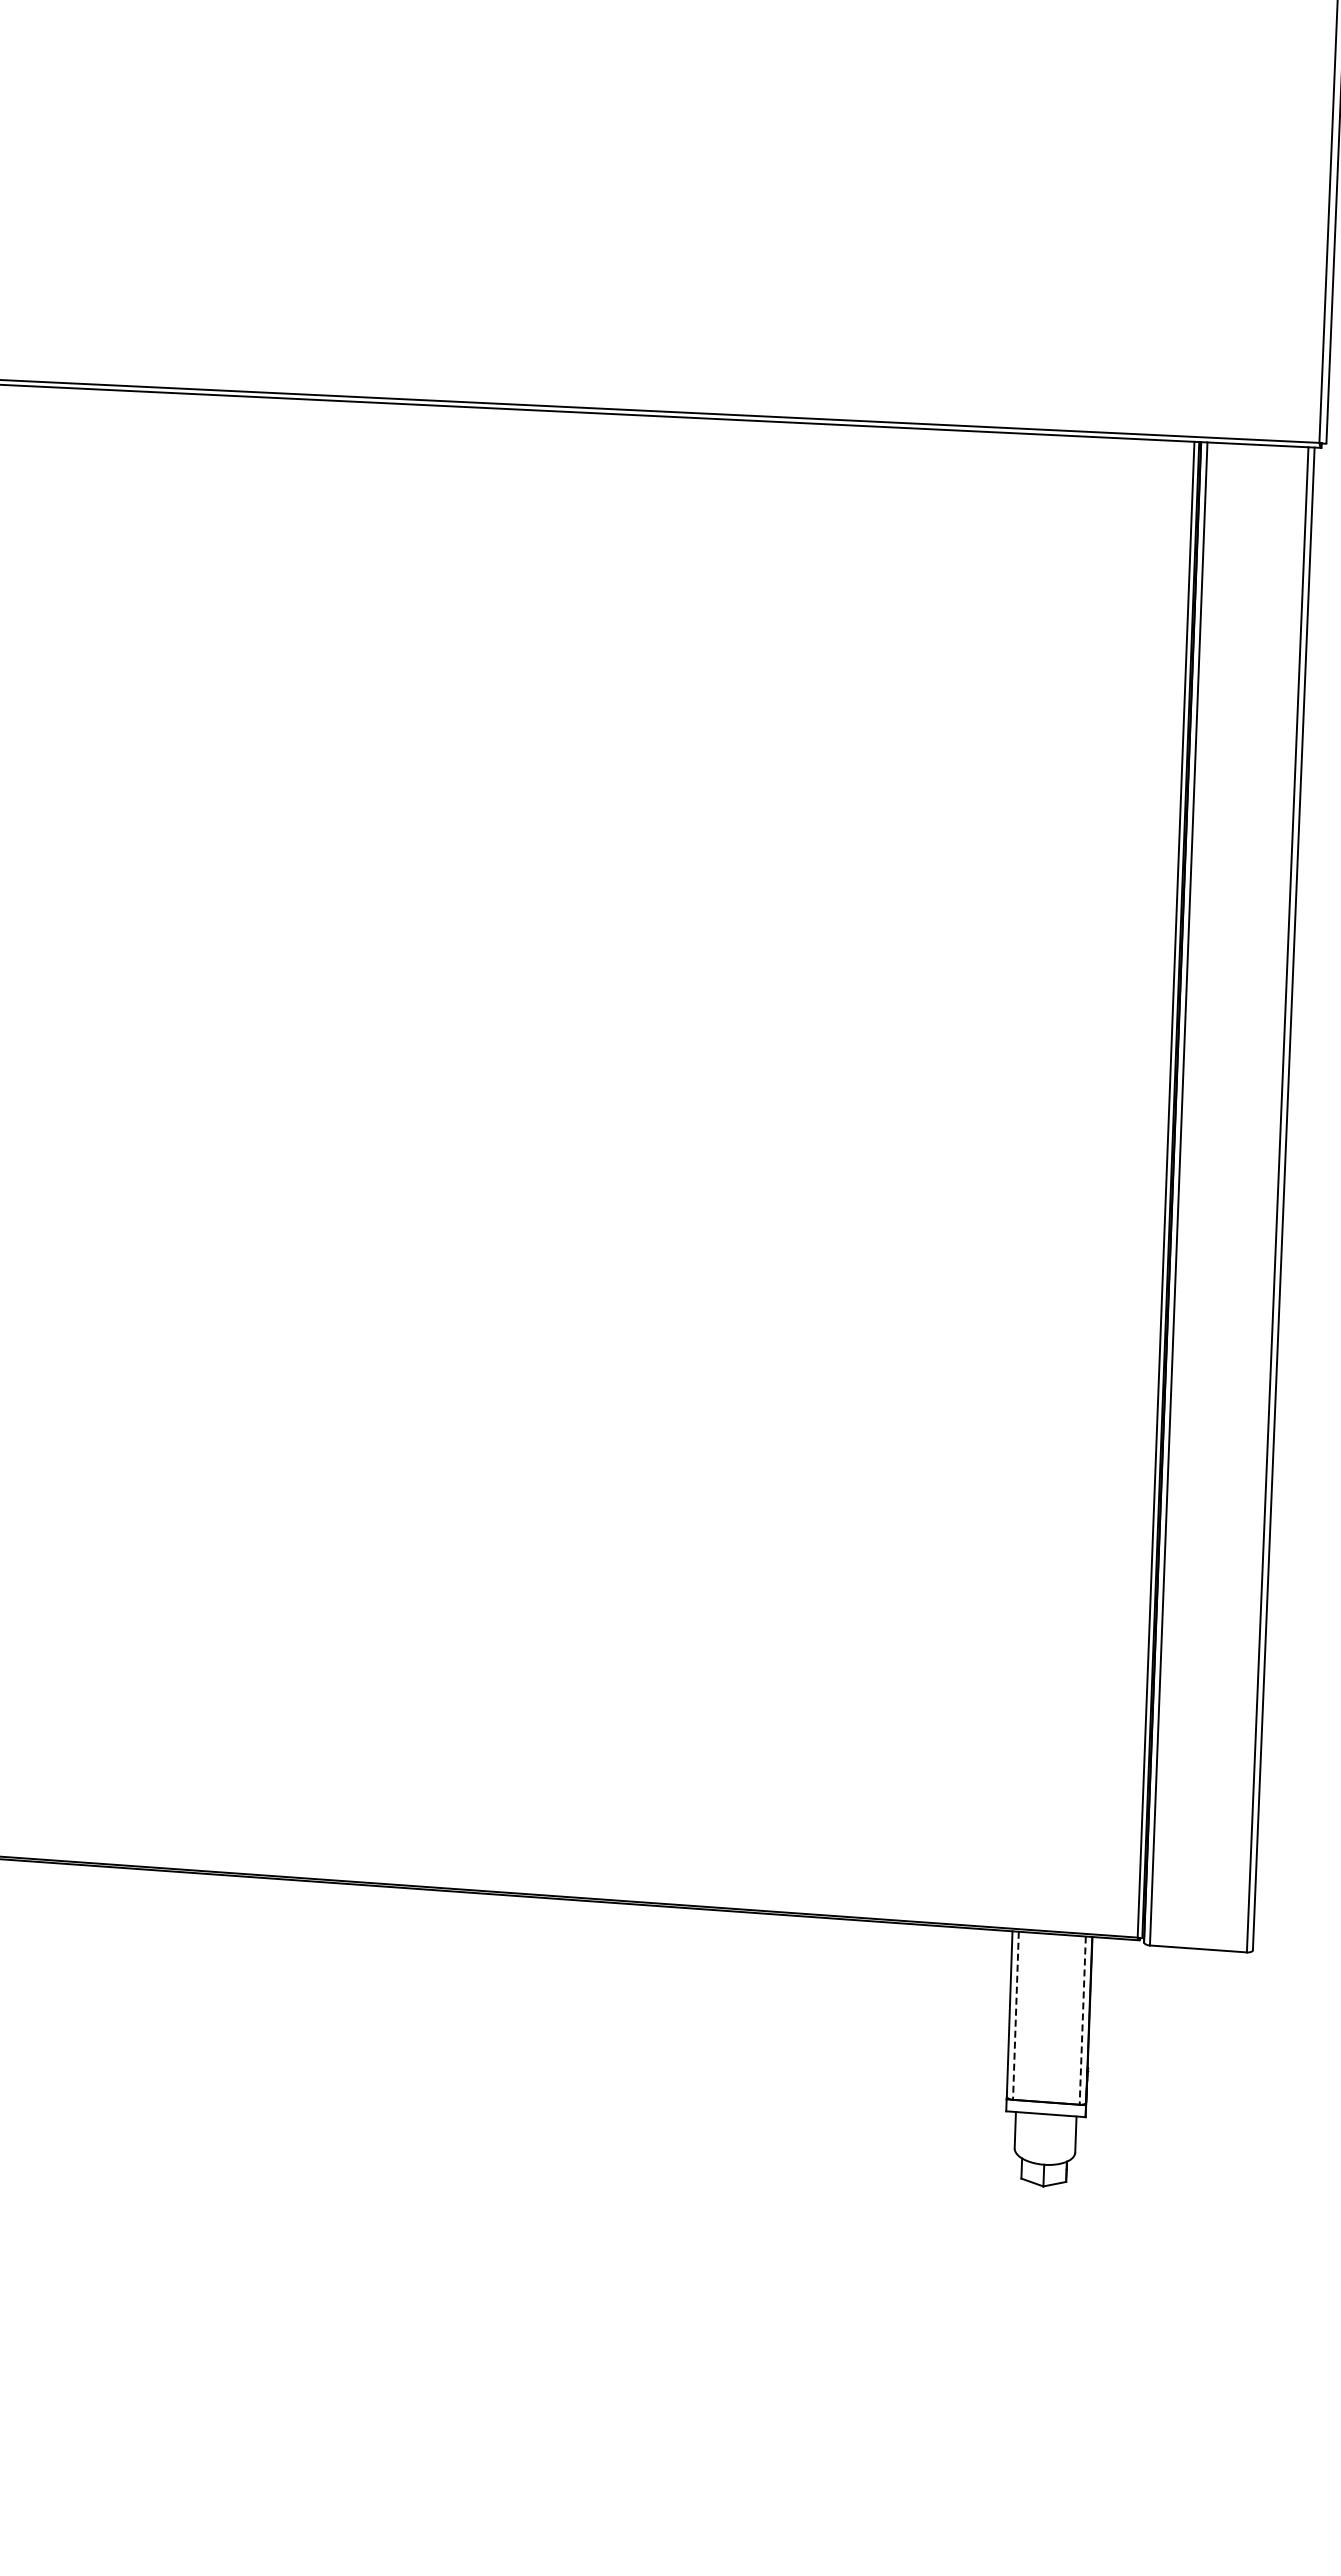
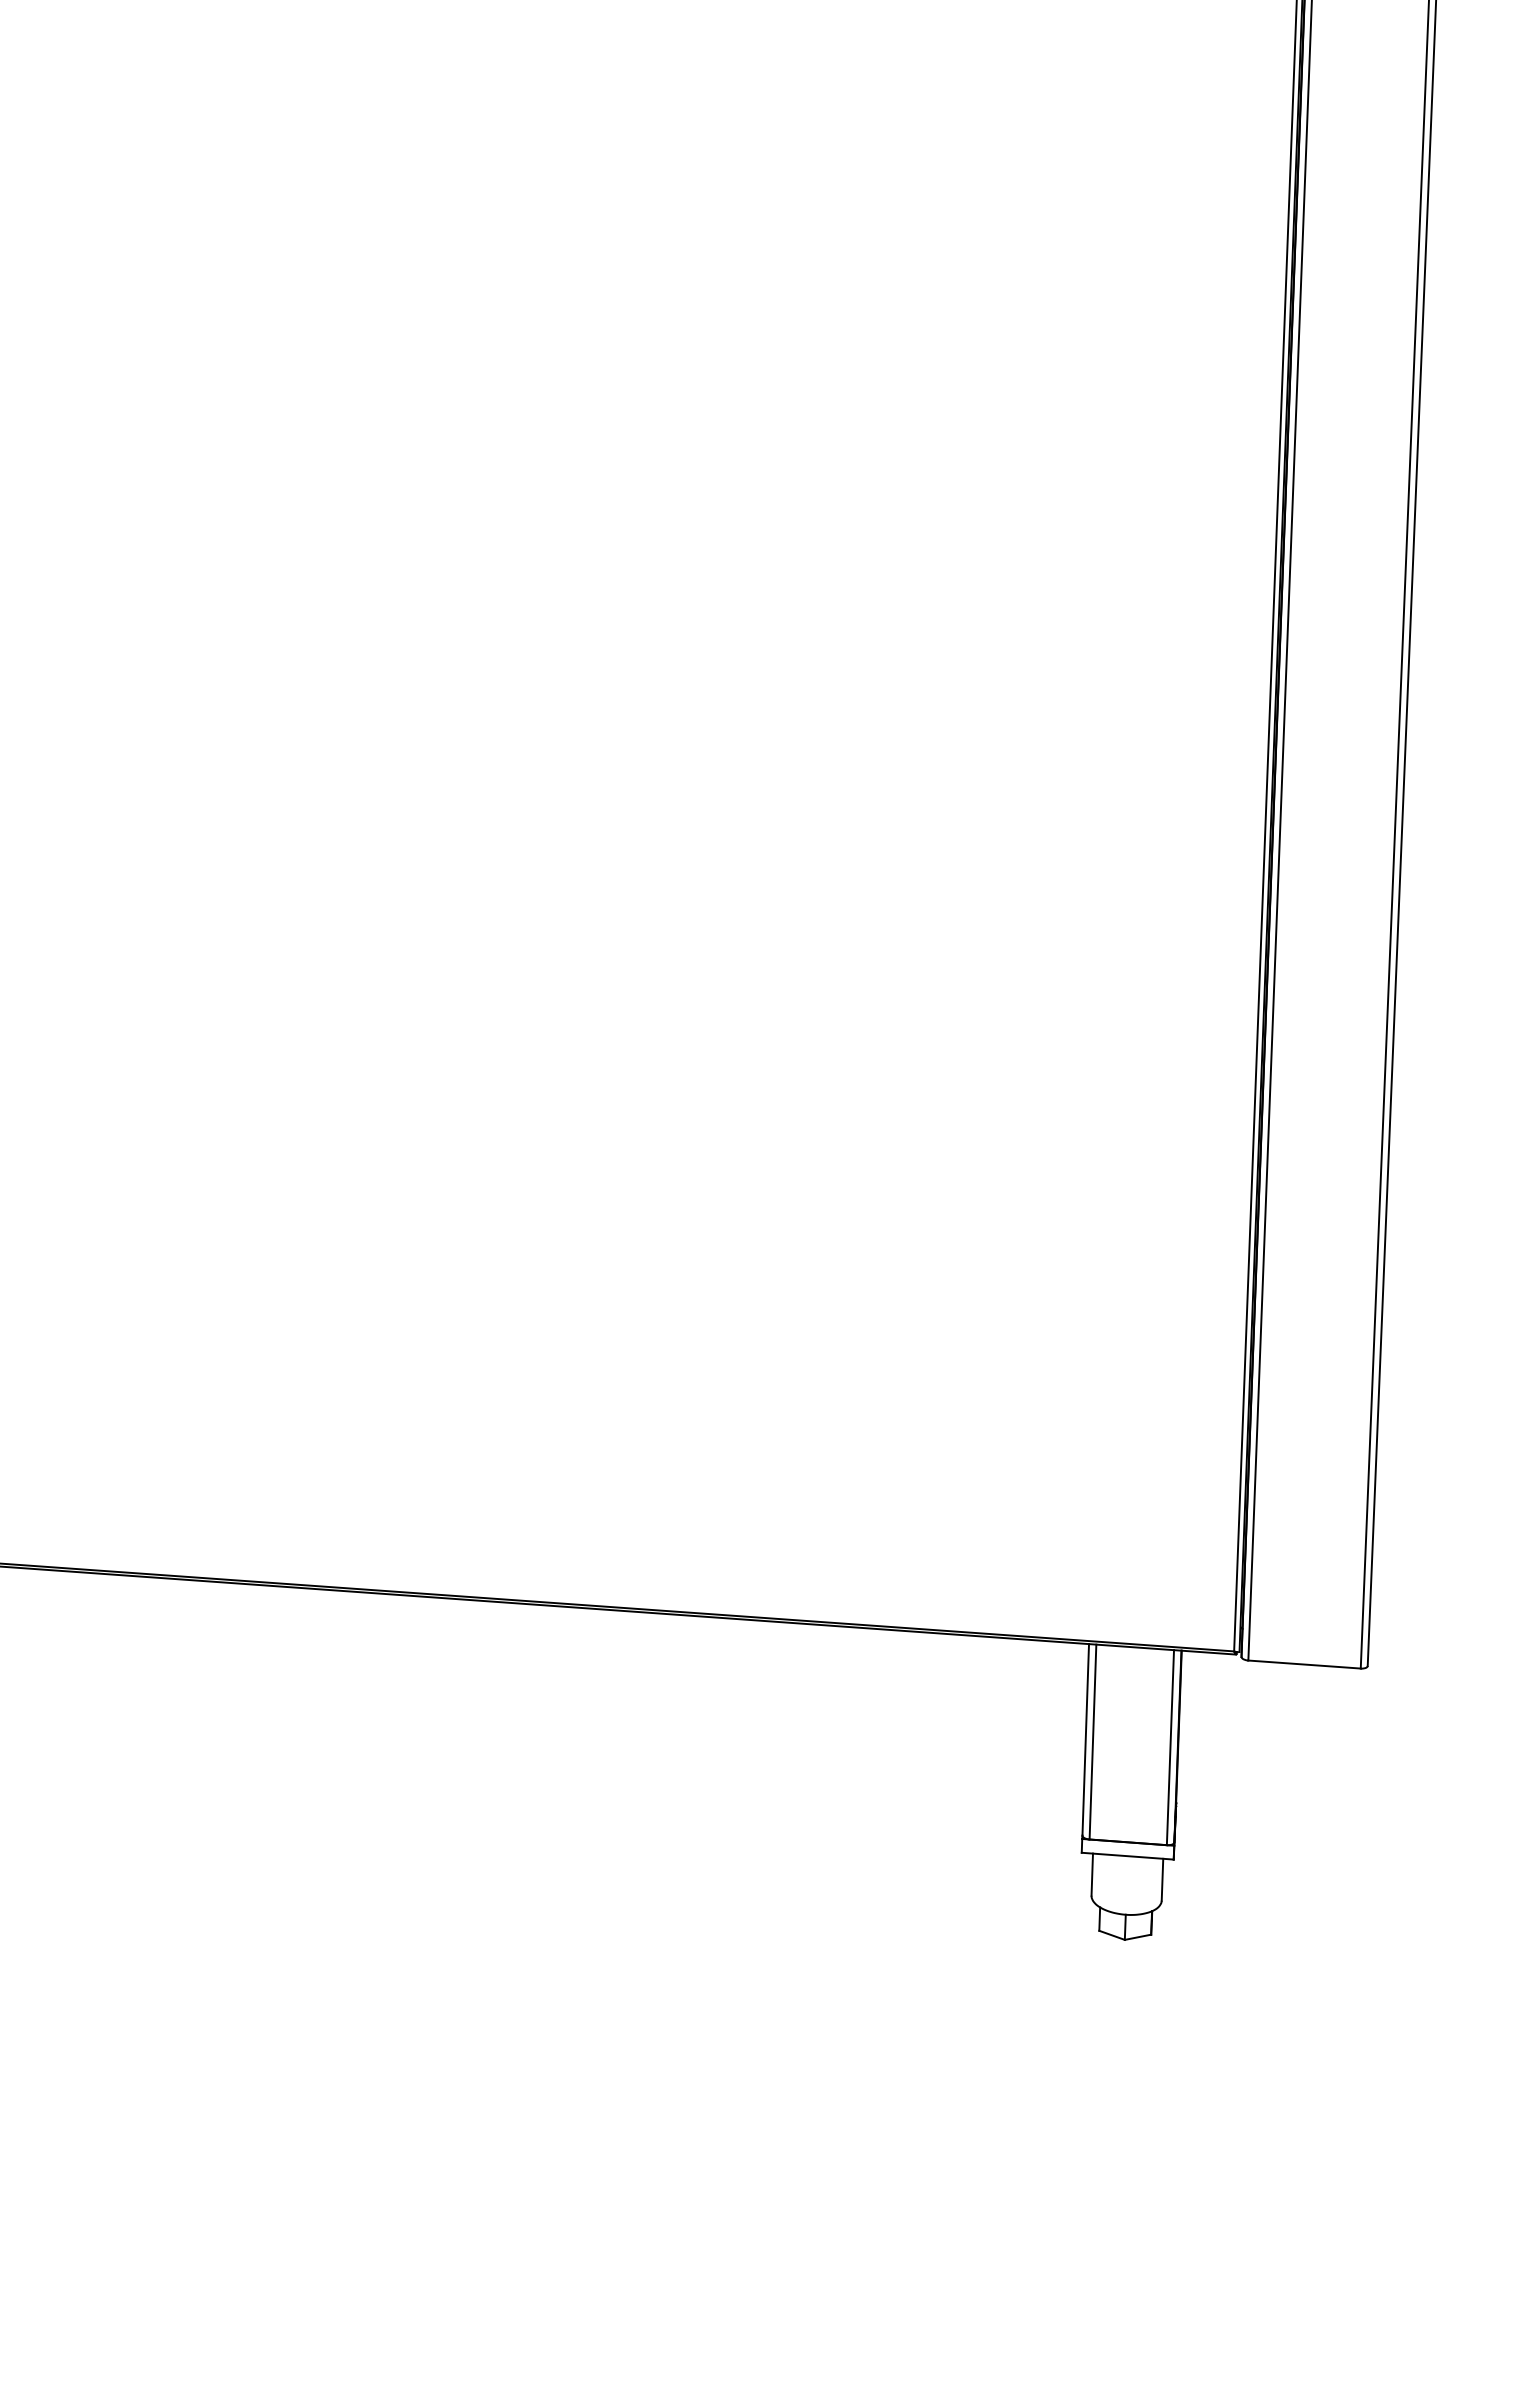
line: (1015, 2016) -> (1092, 1742), dashed -> solid
line: (1082, 2021) -> (1170, 1748), dashed -> solid

